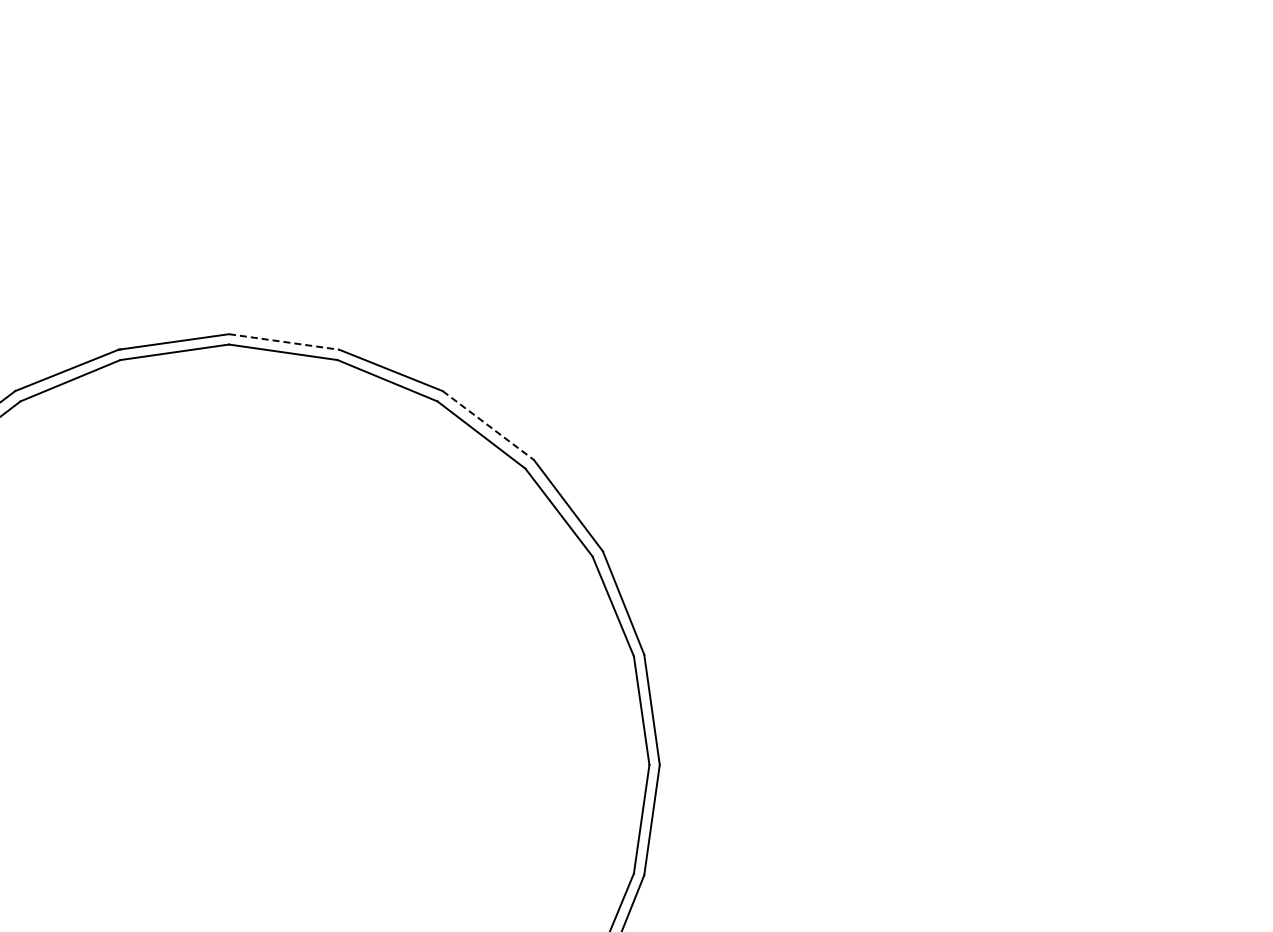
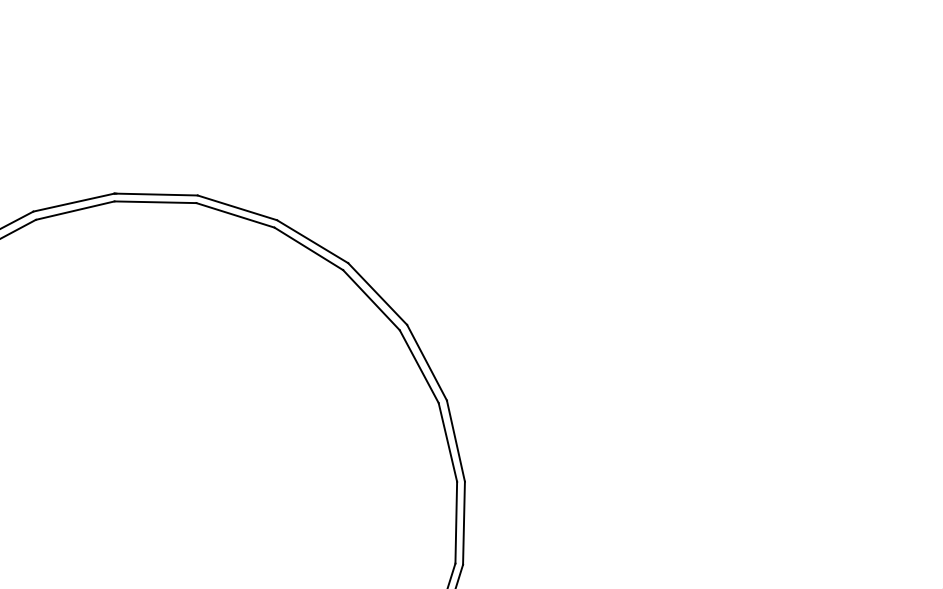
line: (284, 341) -> (237, 207), dashed -> solid
line: (488, 425) -> (377, 294), dashed -> solid

